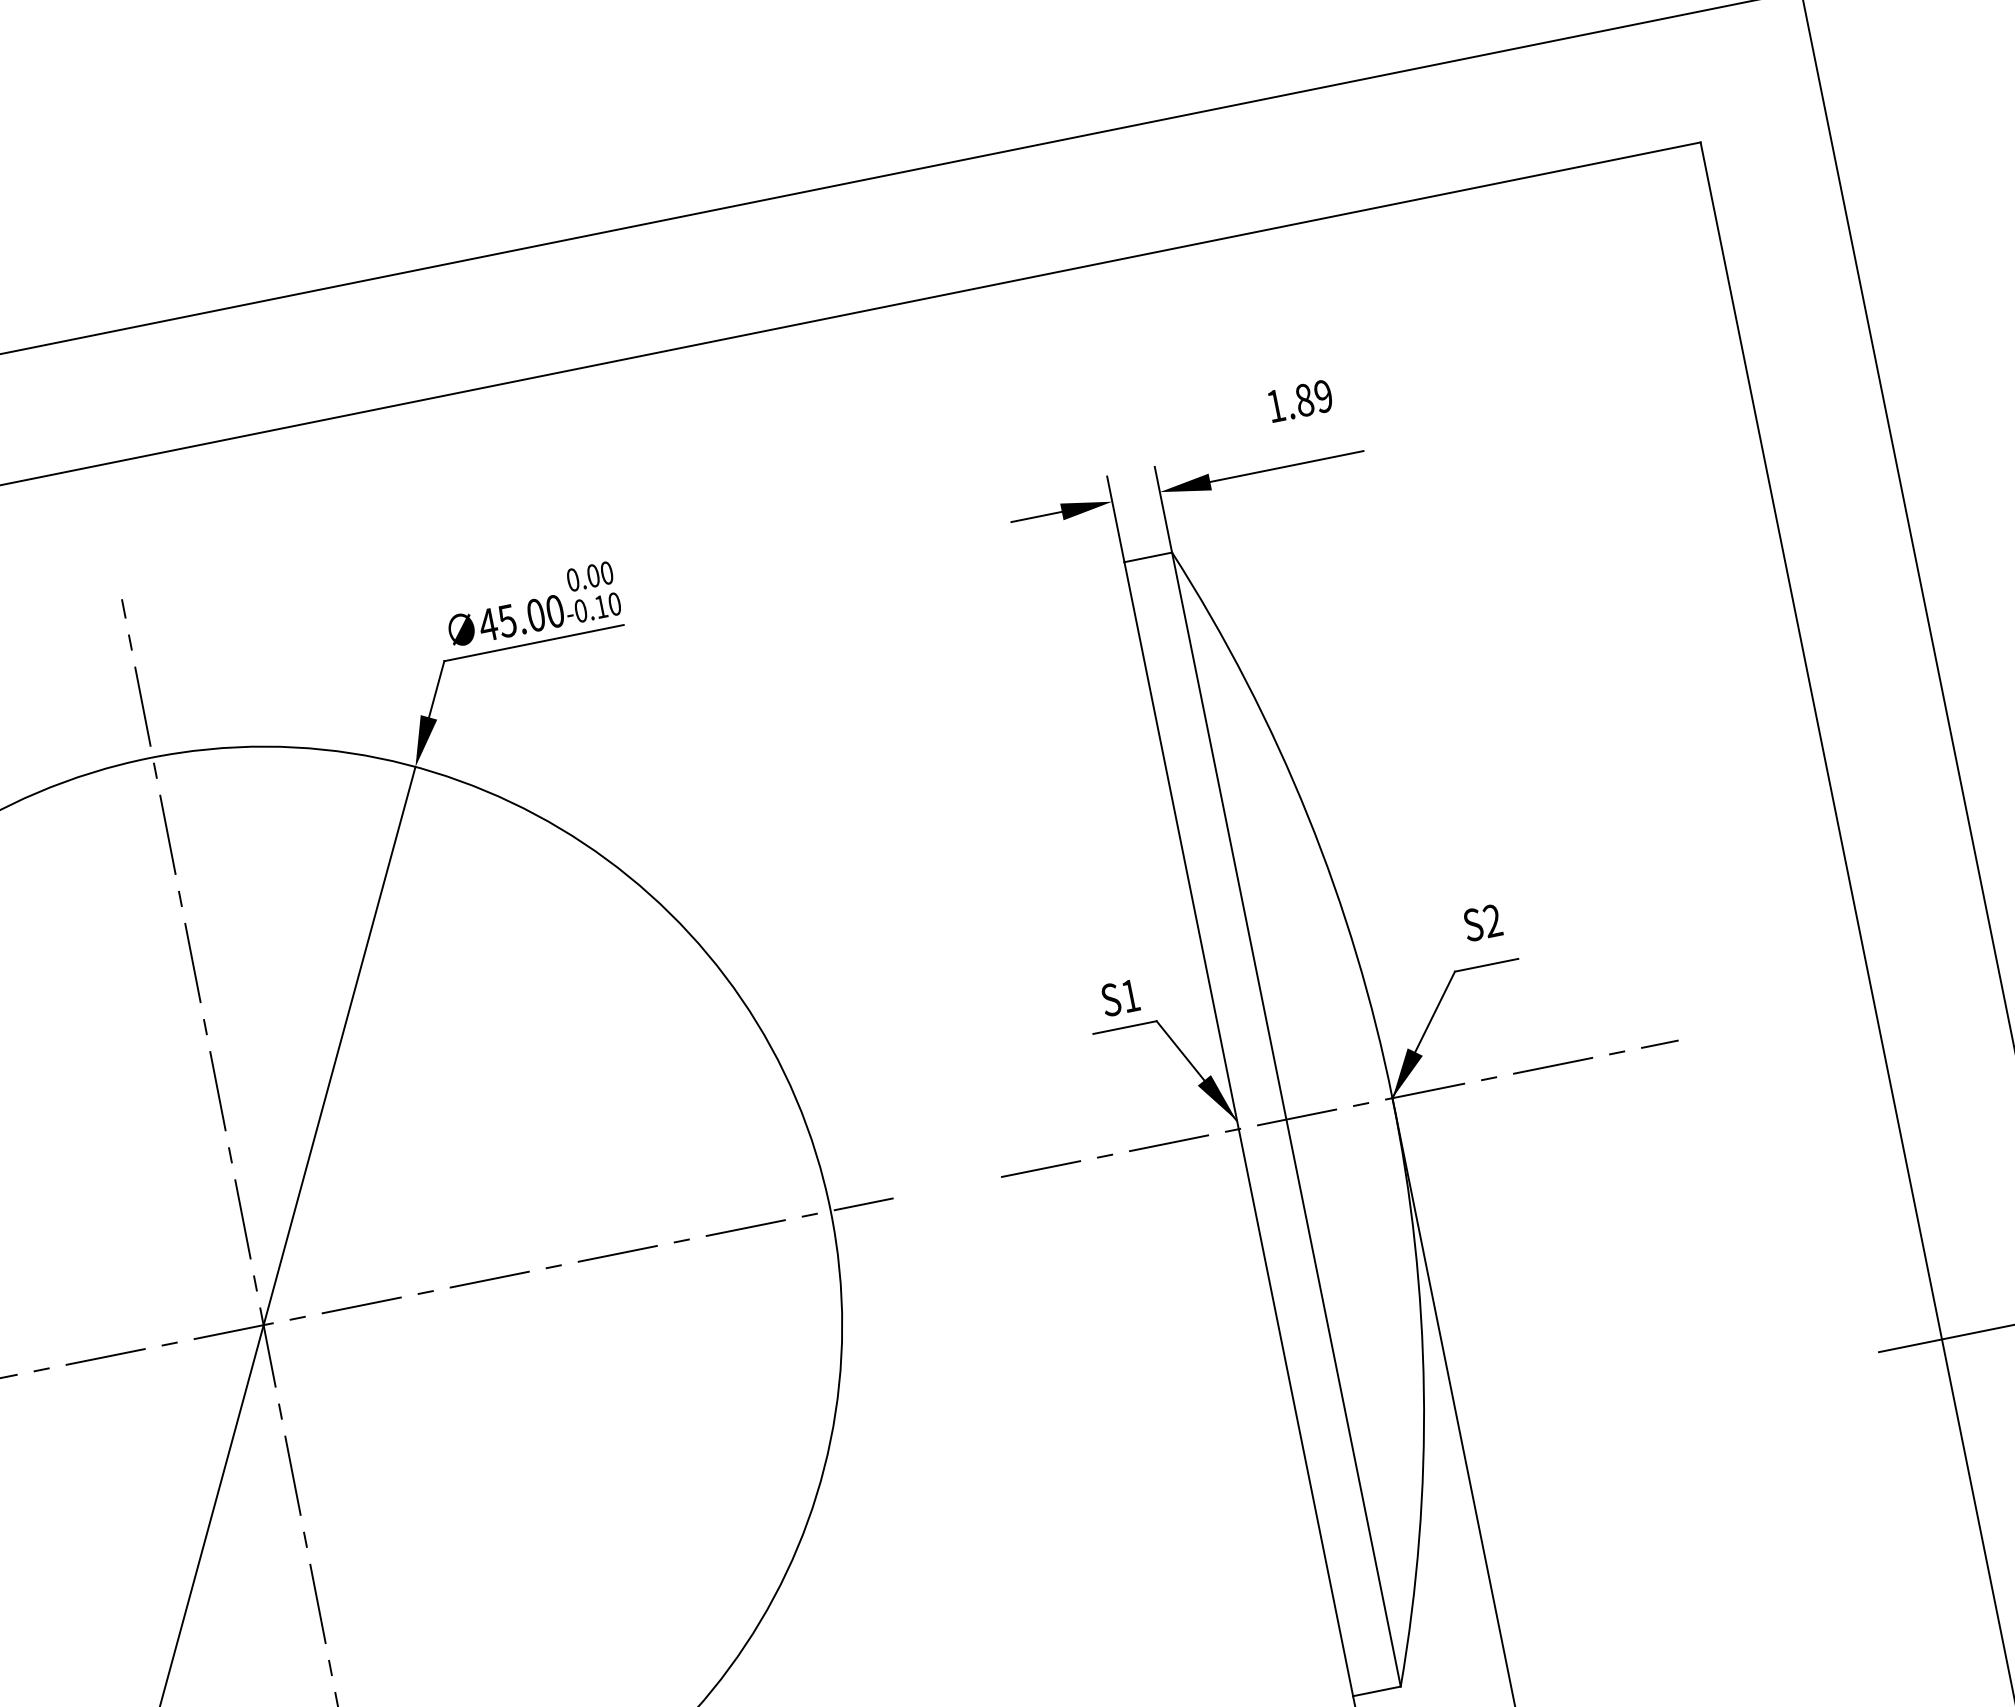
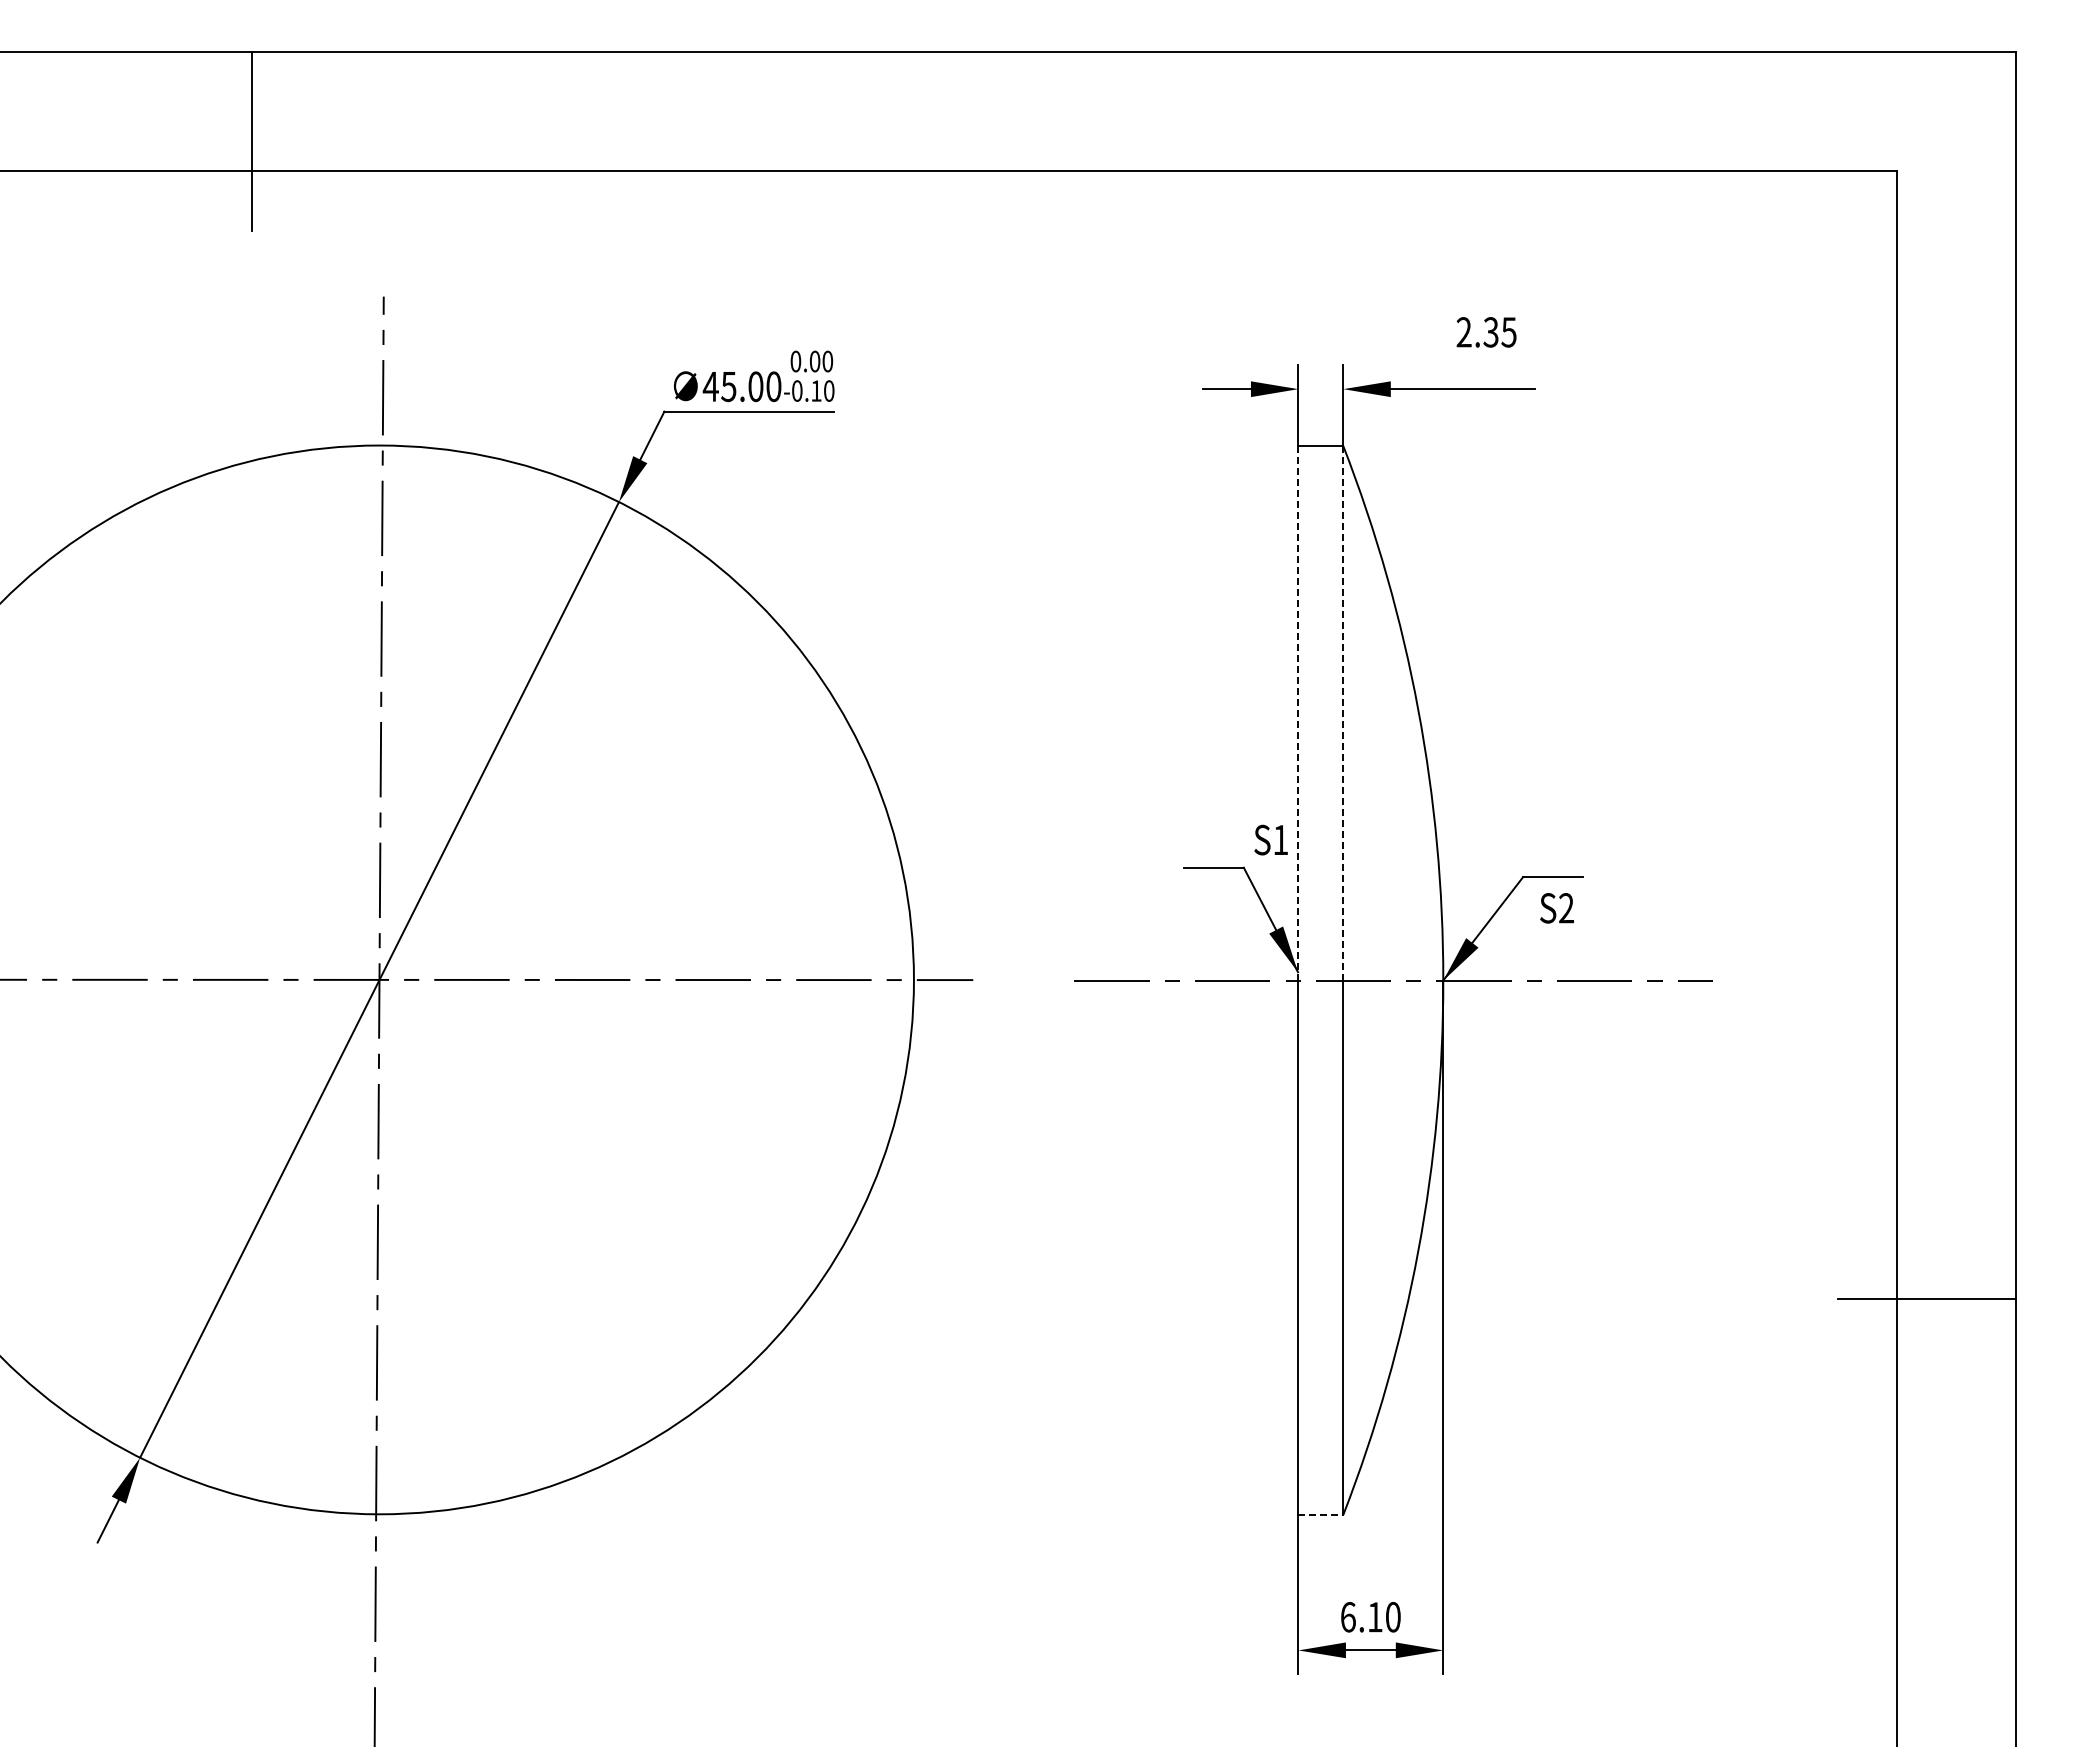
text: (1299, 401) -> (1486, 332), 1.89 -> 2.35
line: (1229, 835) -> (1343, 712), solid -> dashed
line: (1181, 844) -> (1298, 712), solid -> dashed
text: (1482, 923) -> (1556, 908), moved
text: (1119, 997) -> (1270, 839), moved
line: (1377, 1690) -> (1321, 1514), solid -> dashed

